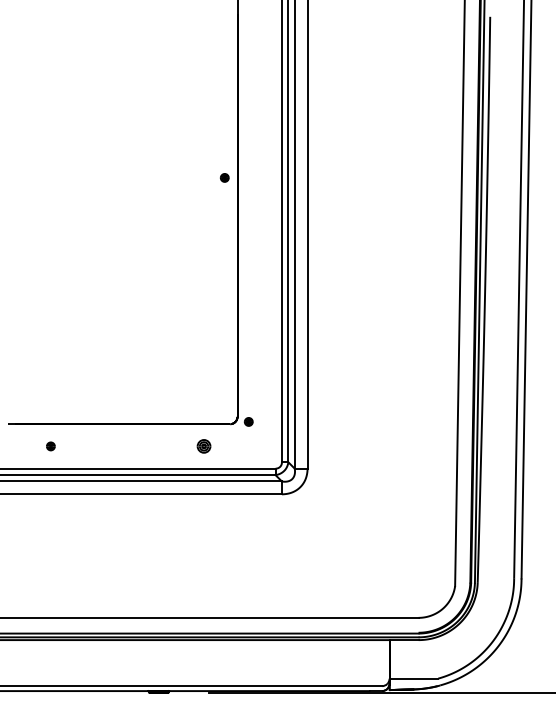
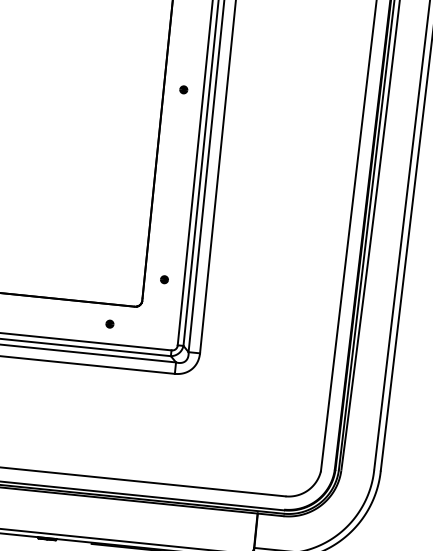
part: (224, 177) -> (183, 89), moved
part: (248, 421) -> (164, 279), moved
part: (204, 446) -> (110, 324), size x0.62

